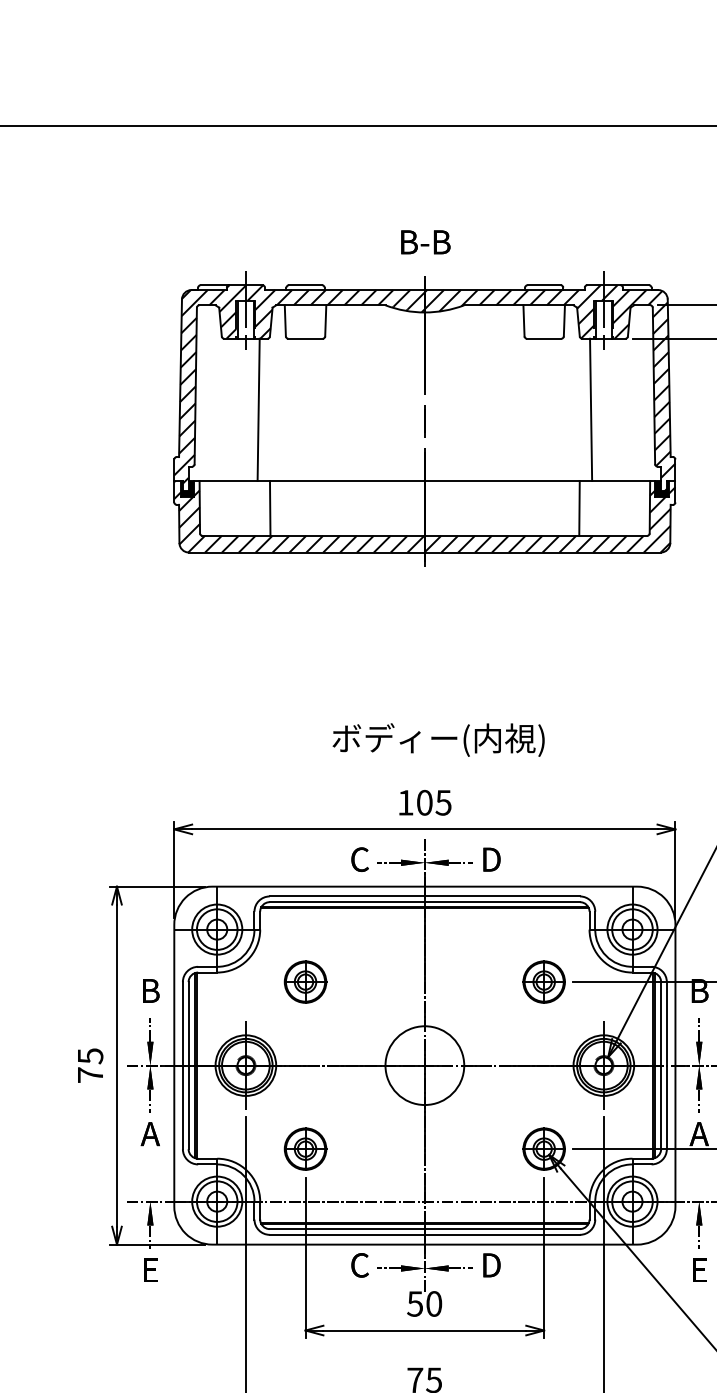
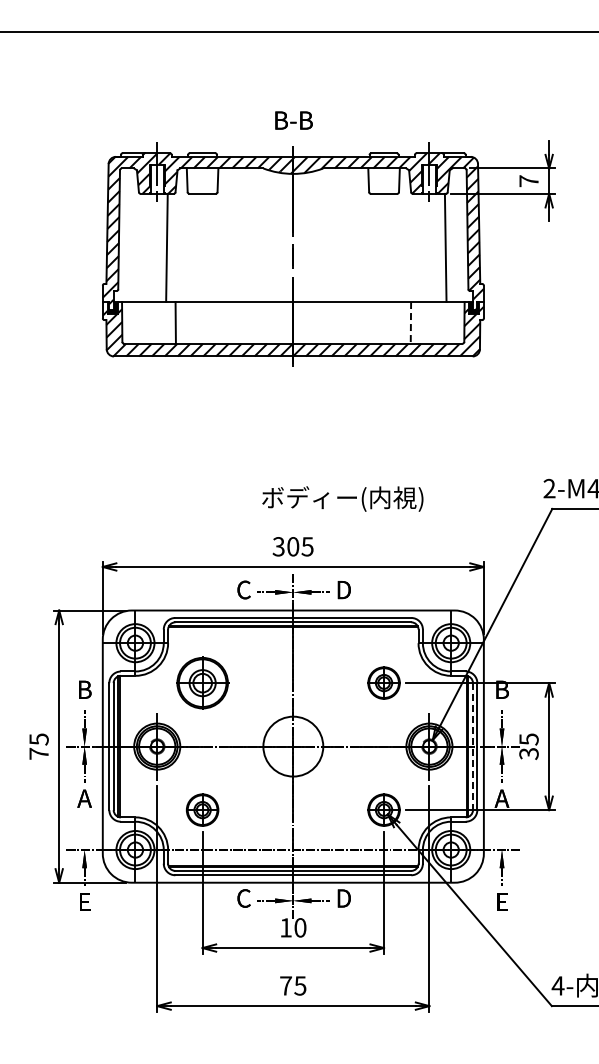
line: (590, 409) -> (445, 247), moved
line: (578, 507) -> (410, 322), solid -> dashed
text: (438, 739) -> (342, 498), moved
text: (405, 802) -> (278, 546), 105 -> 305
part: (305, 981) -> (202, 682), size x1.6
line: (660, 1065) -> (472, 746), solid -> dashed
text: (414, 1303) -> (285, 927), 50 -> 10

